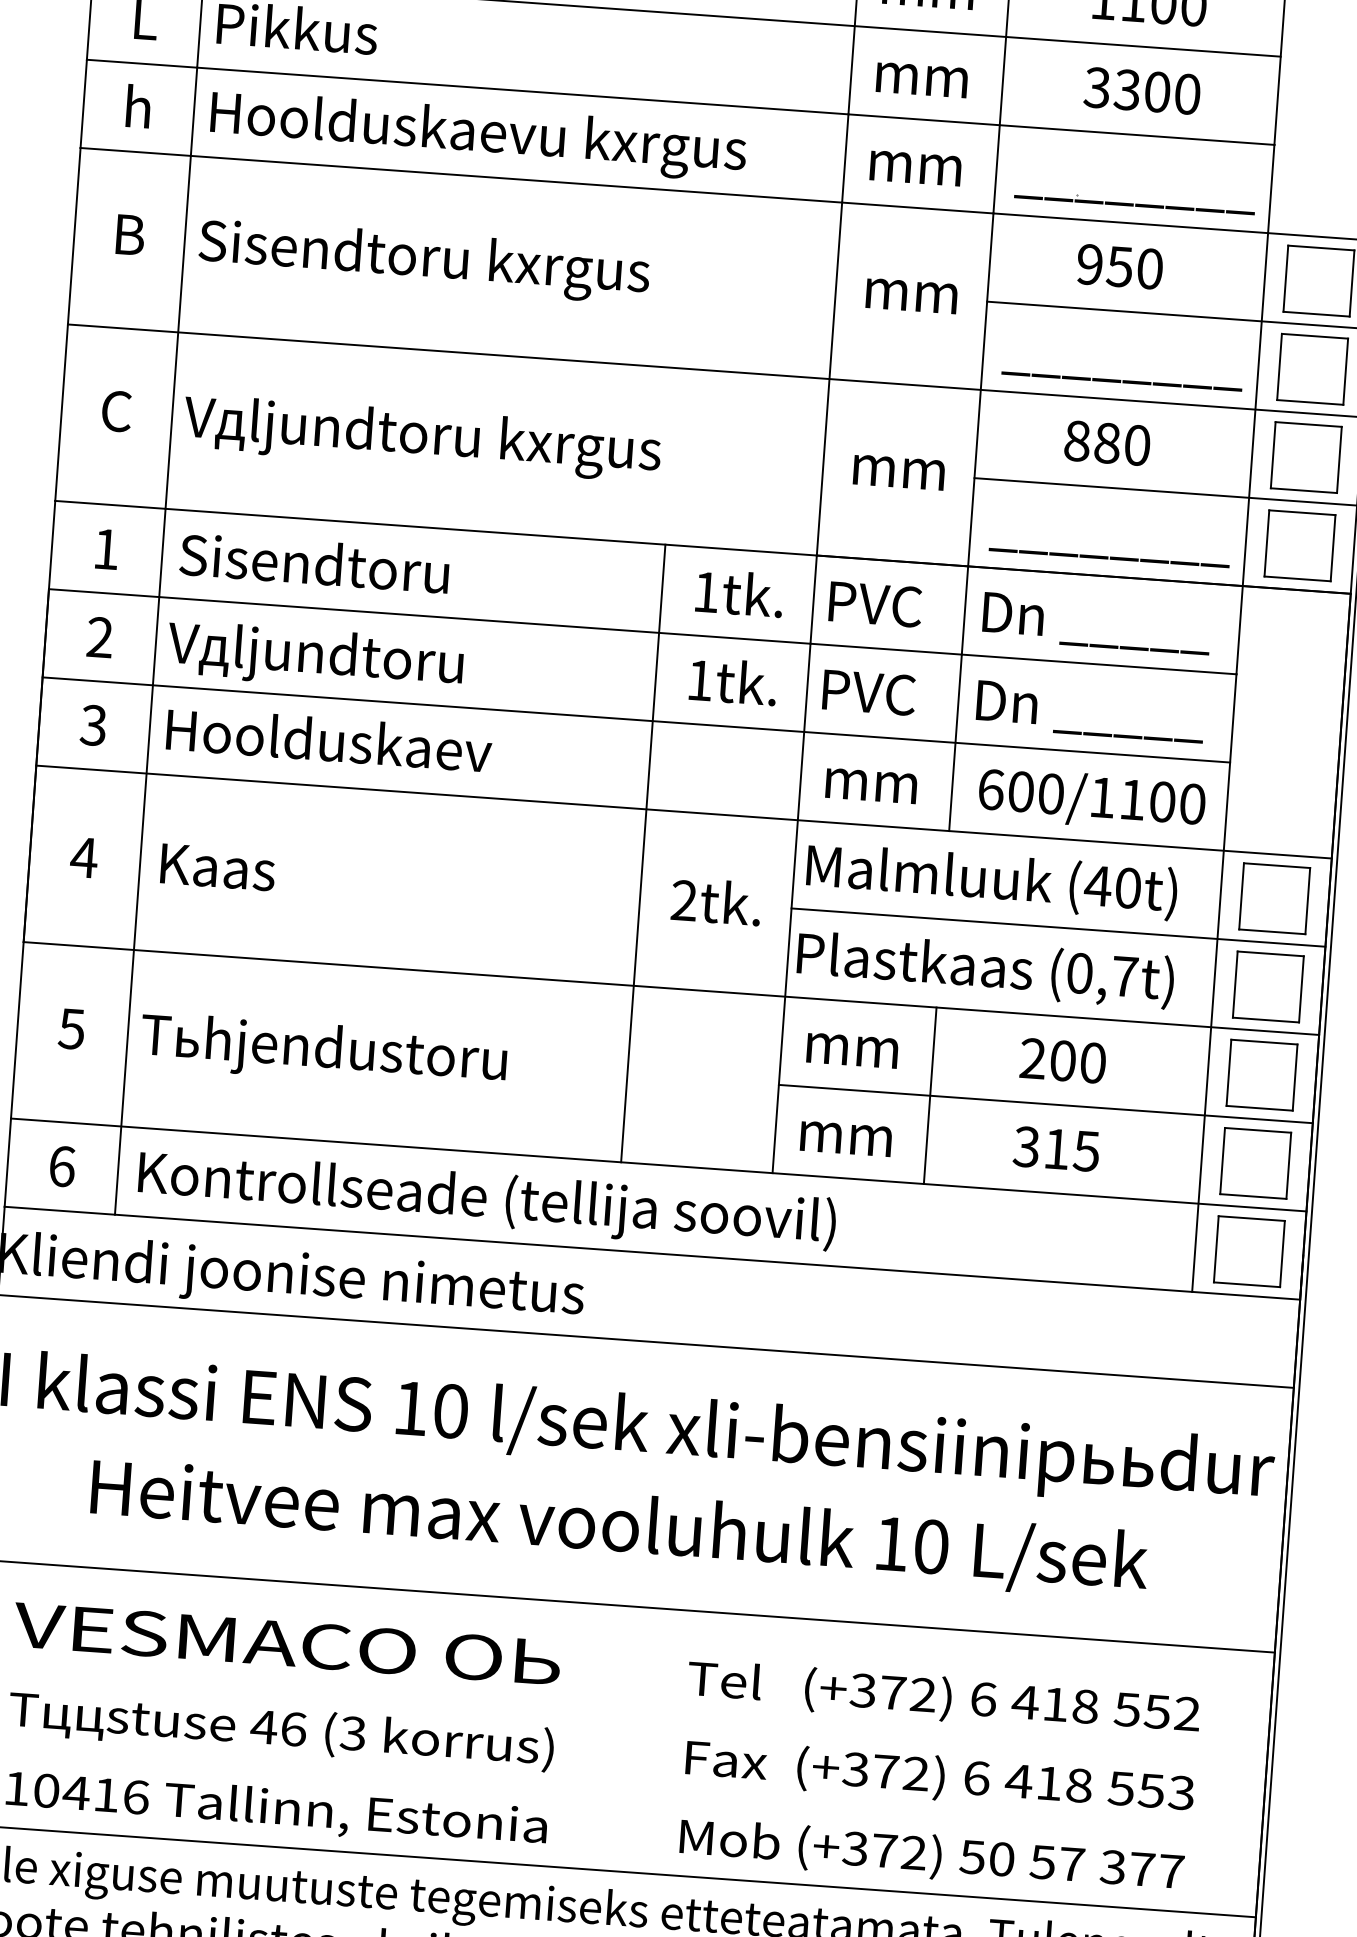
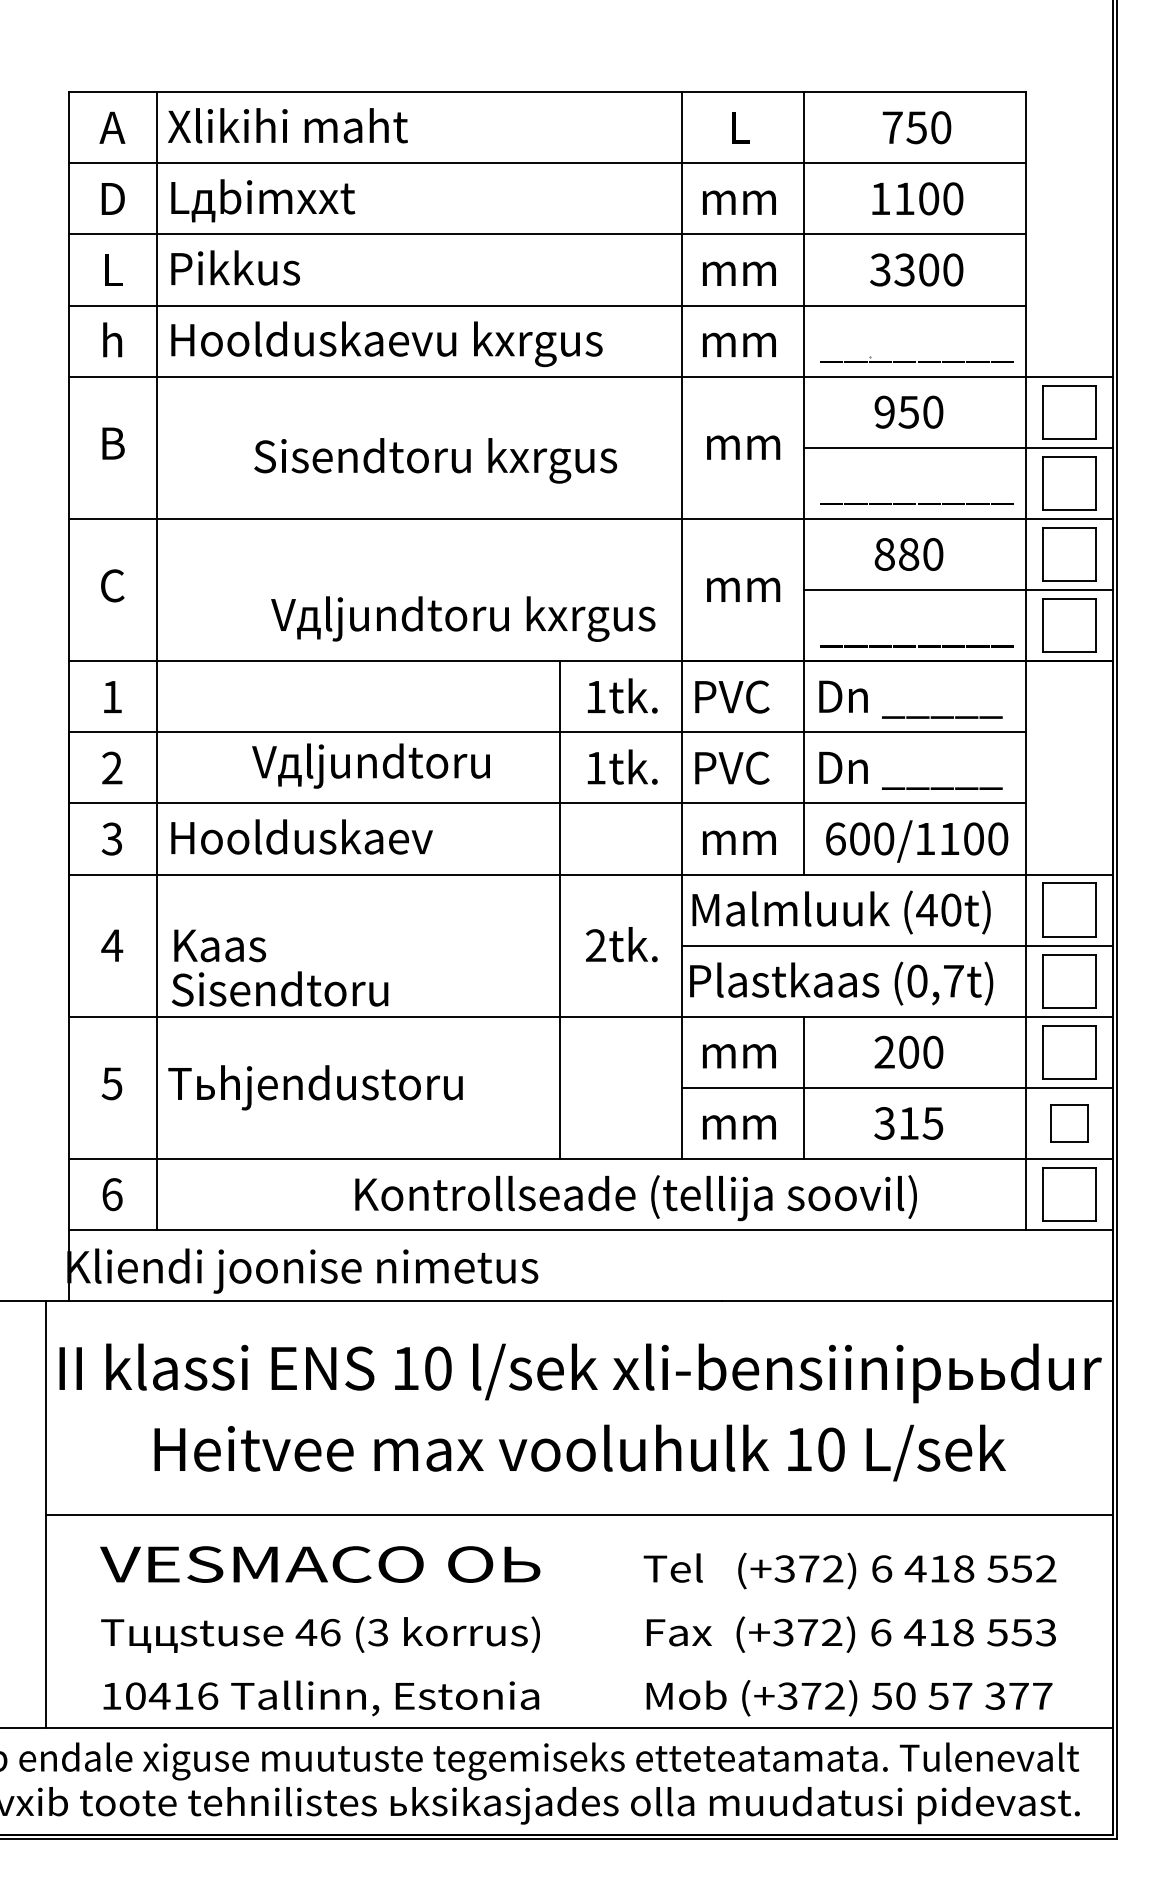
text: (424, 260) -> (435, 460), moved
text: (422, 437) -> (463, 618), moved
text: (315, 562) -> (280, 988), moved
text: (314, 657) -> (370, 765), moved
part: (1255, 1163) -> (1069, 1123), size x0.7
text: (486, 1201) -> (635, 1198), moved

